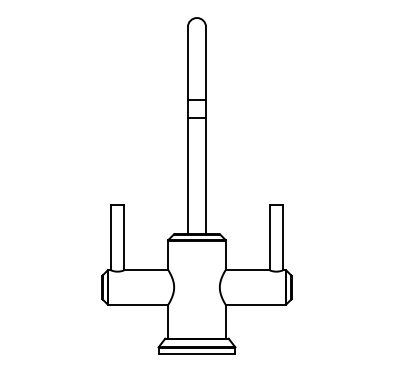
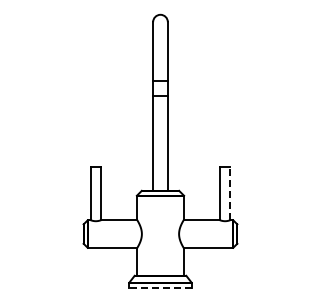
line: (283, 237) -> (230, 193), solid -> dashed
line: (197, 354) -> (160, 288), solid -> dashed

